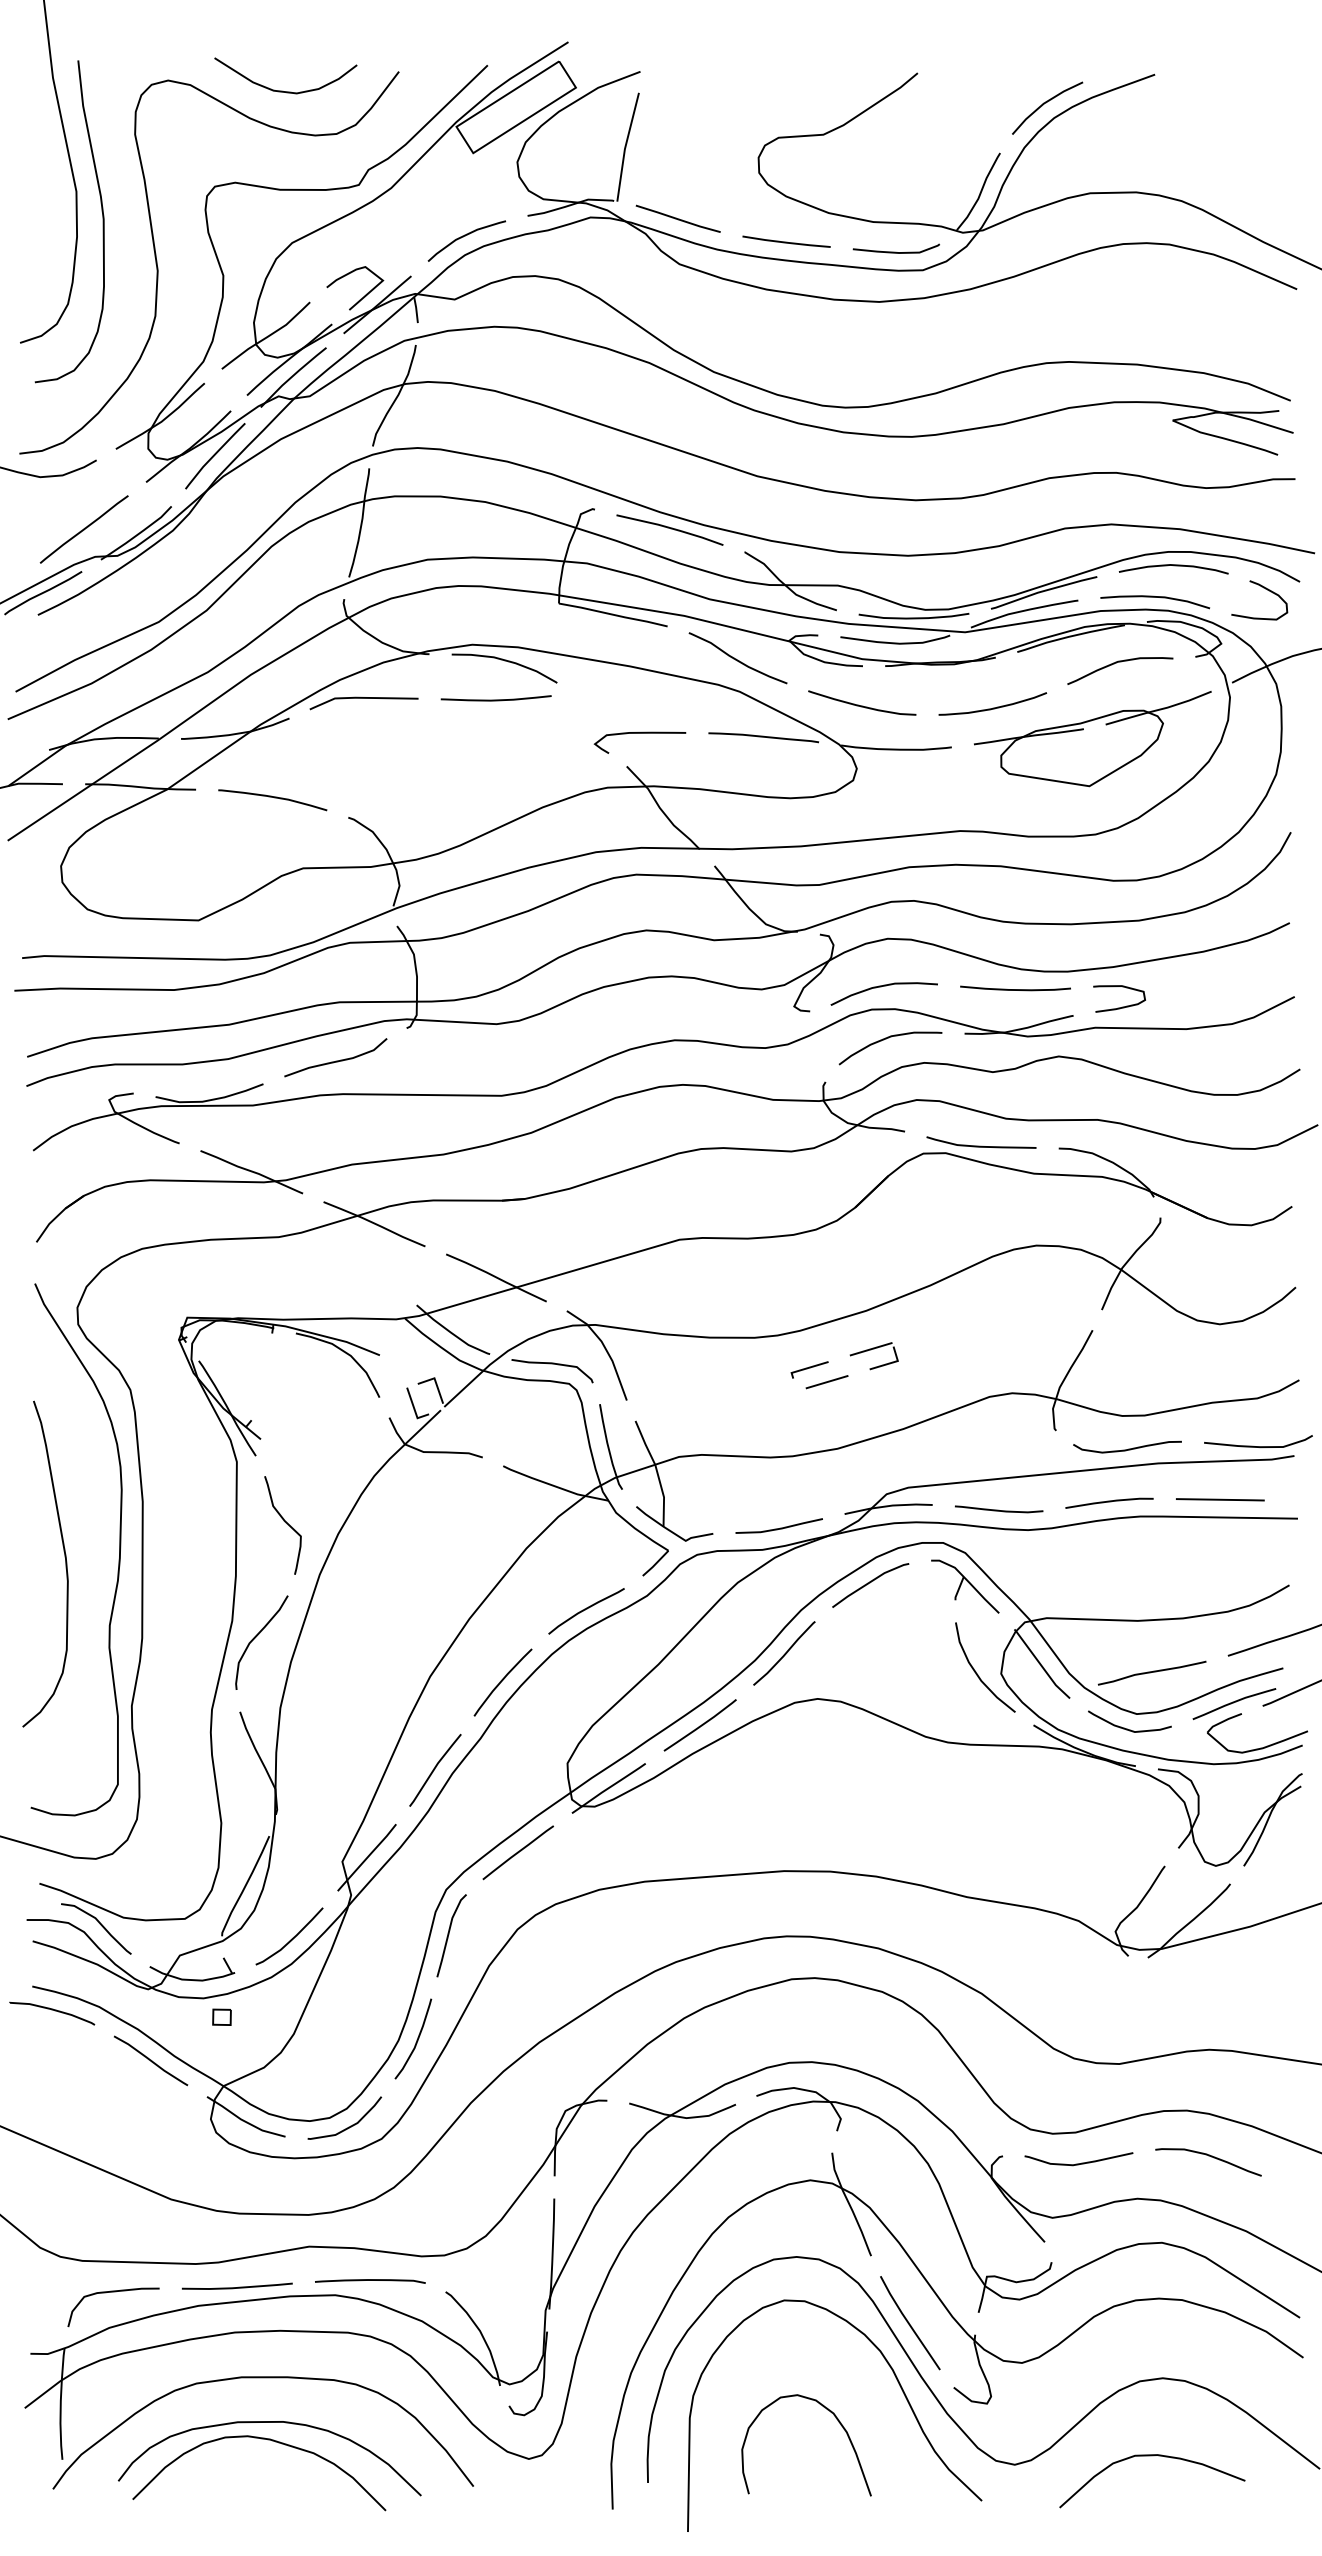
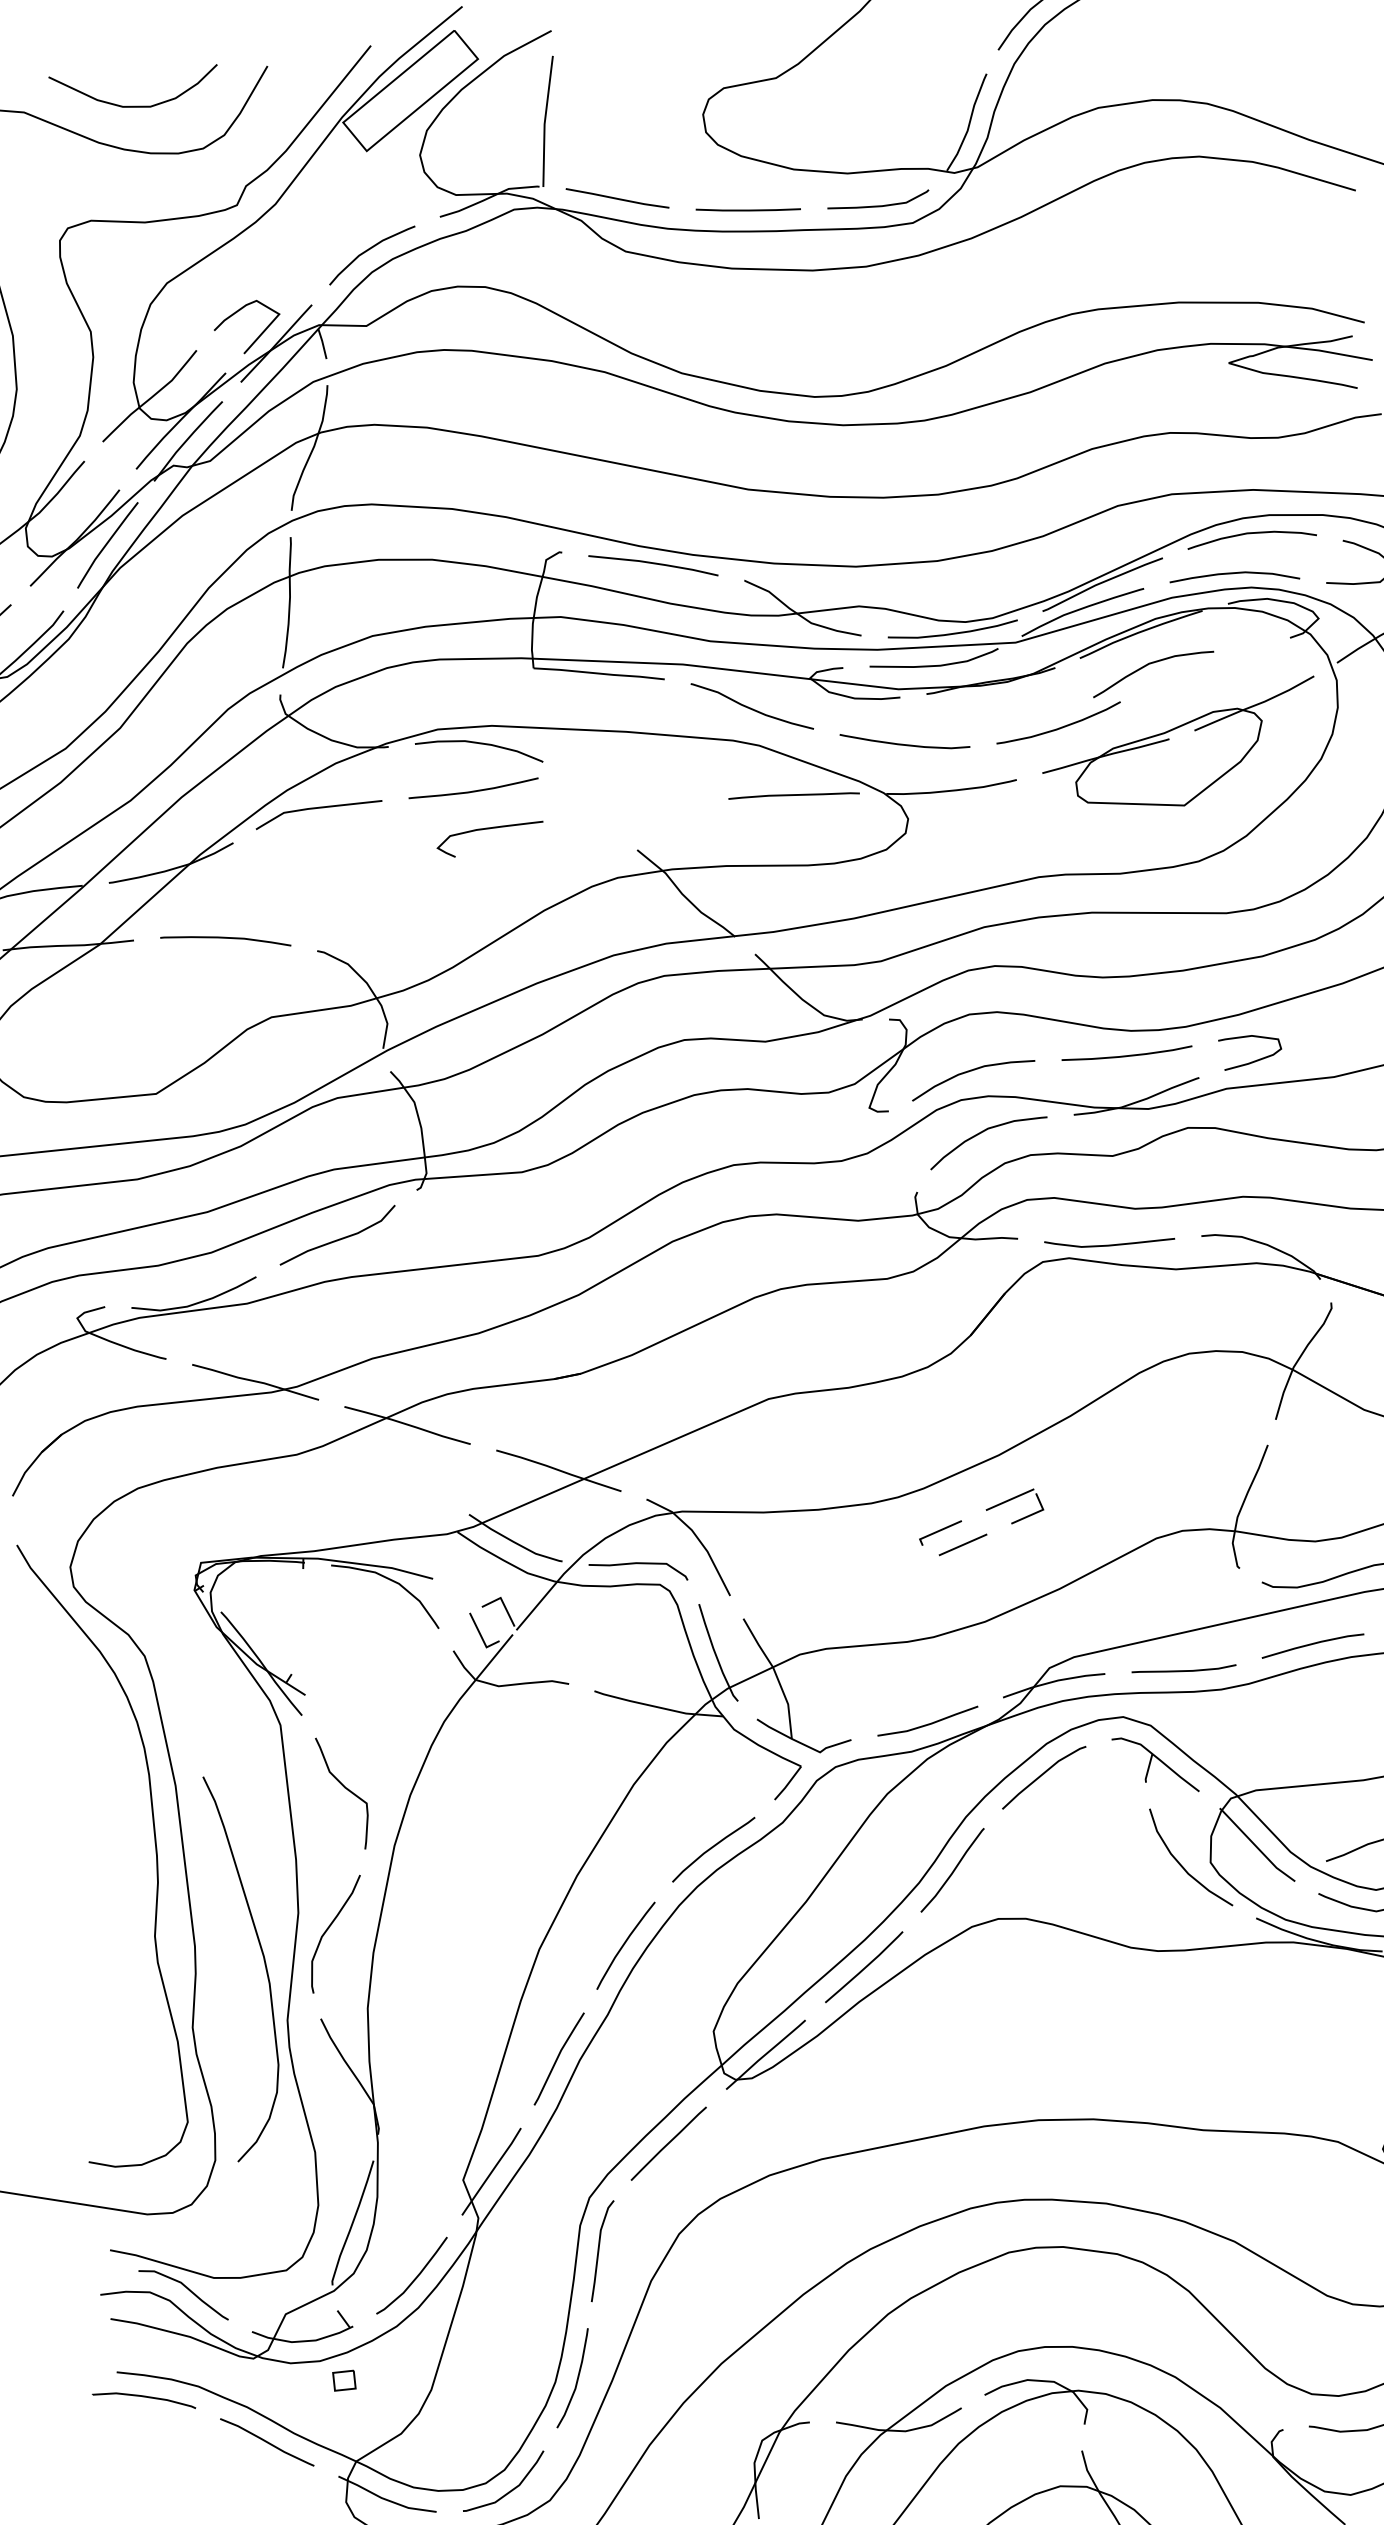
curve: (1120, 662) -> (1152, 664), moved
curve: (639, 733) -> (488, 829), moved
curve: (64, 1557) -> (262, 1956), moved

